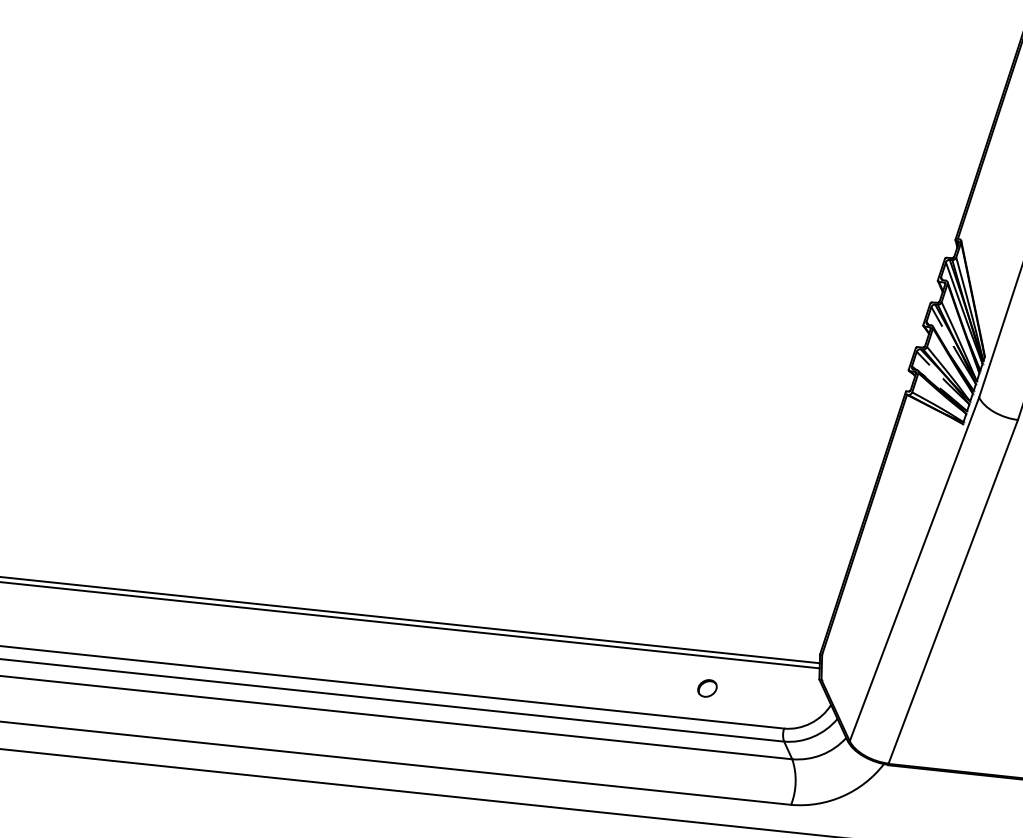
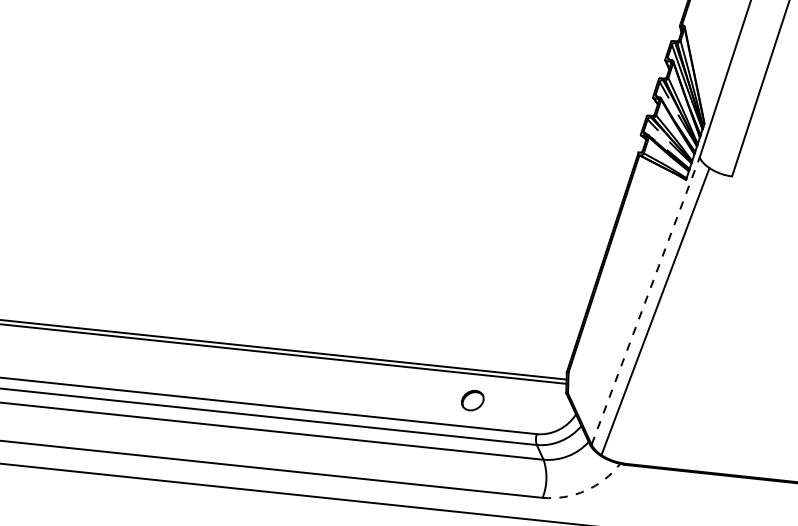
line: (914, 569) -> (645, 301), solid -> dashed
line: (952, 591) -> (654, 311), moved
part: (707, 688) -> (472, 400), size x1.4
arc: (842, 796) -> (585, 490), solid -> dashed

